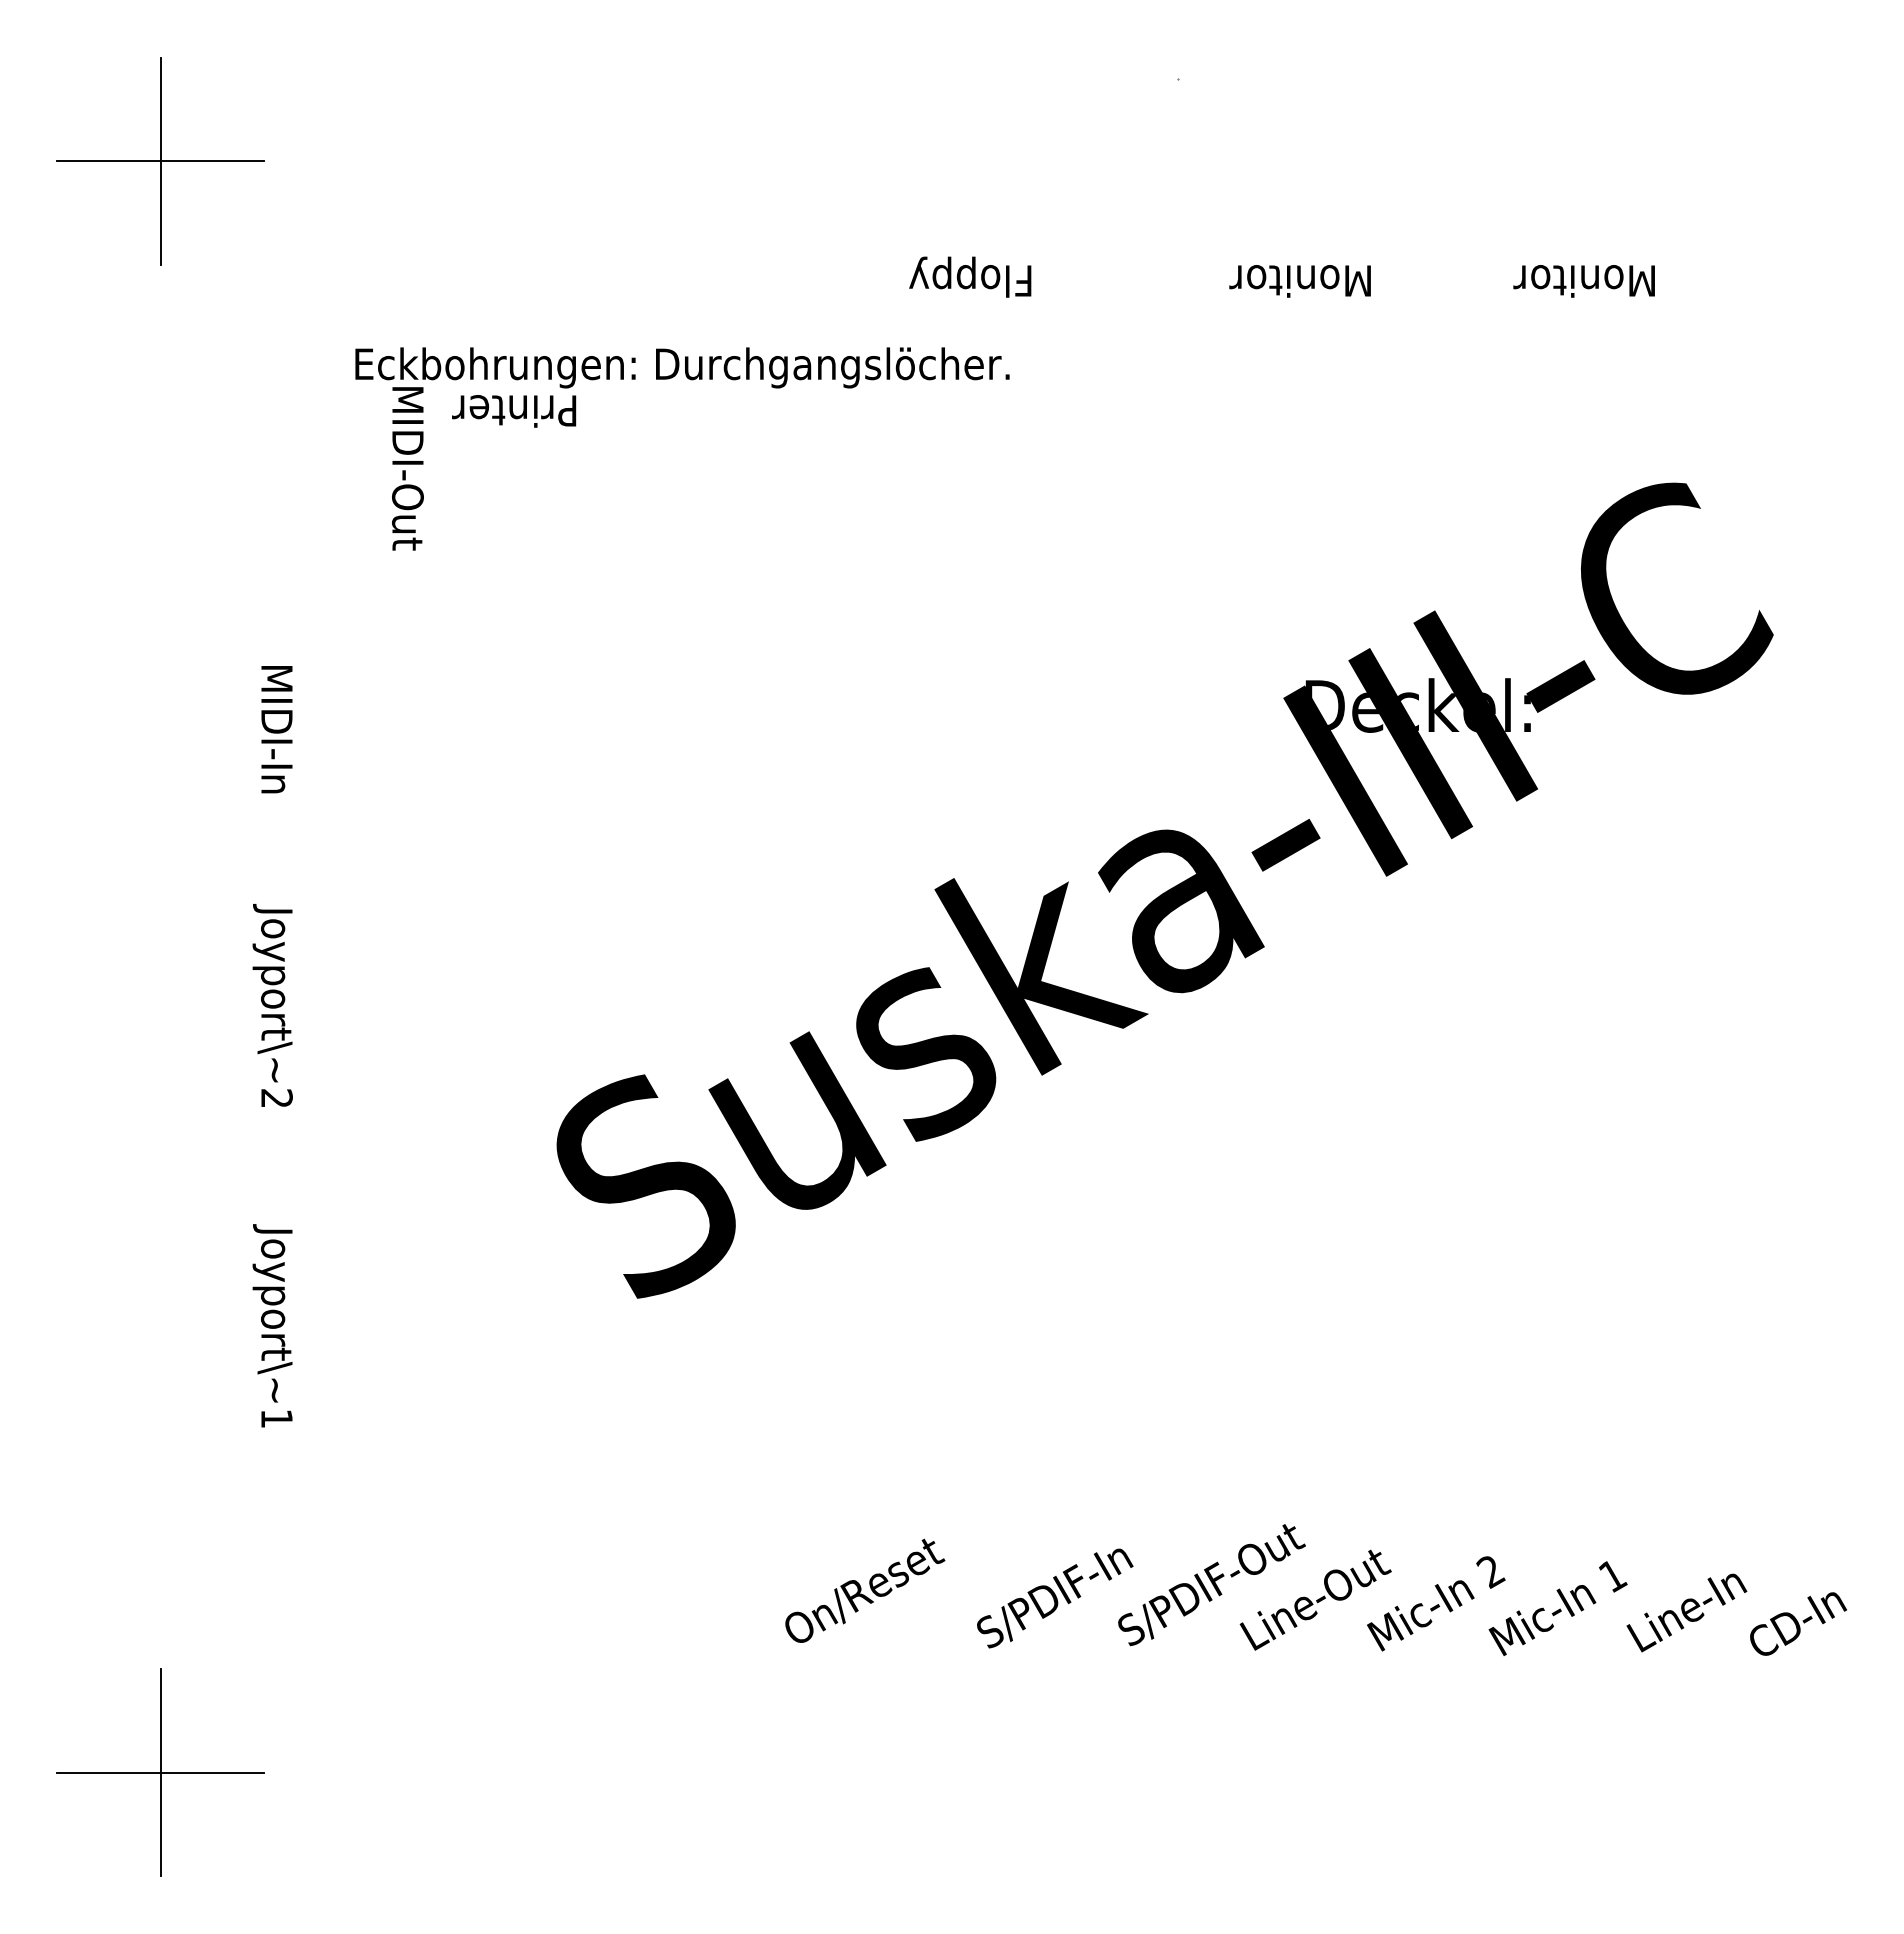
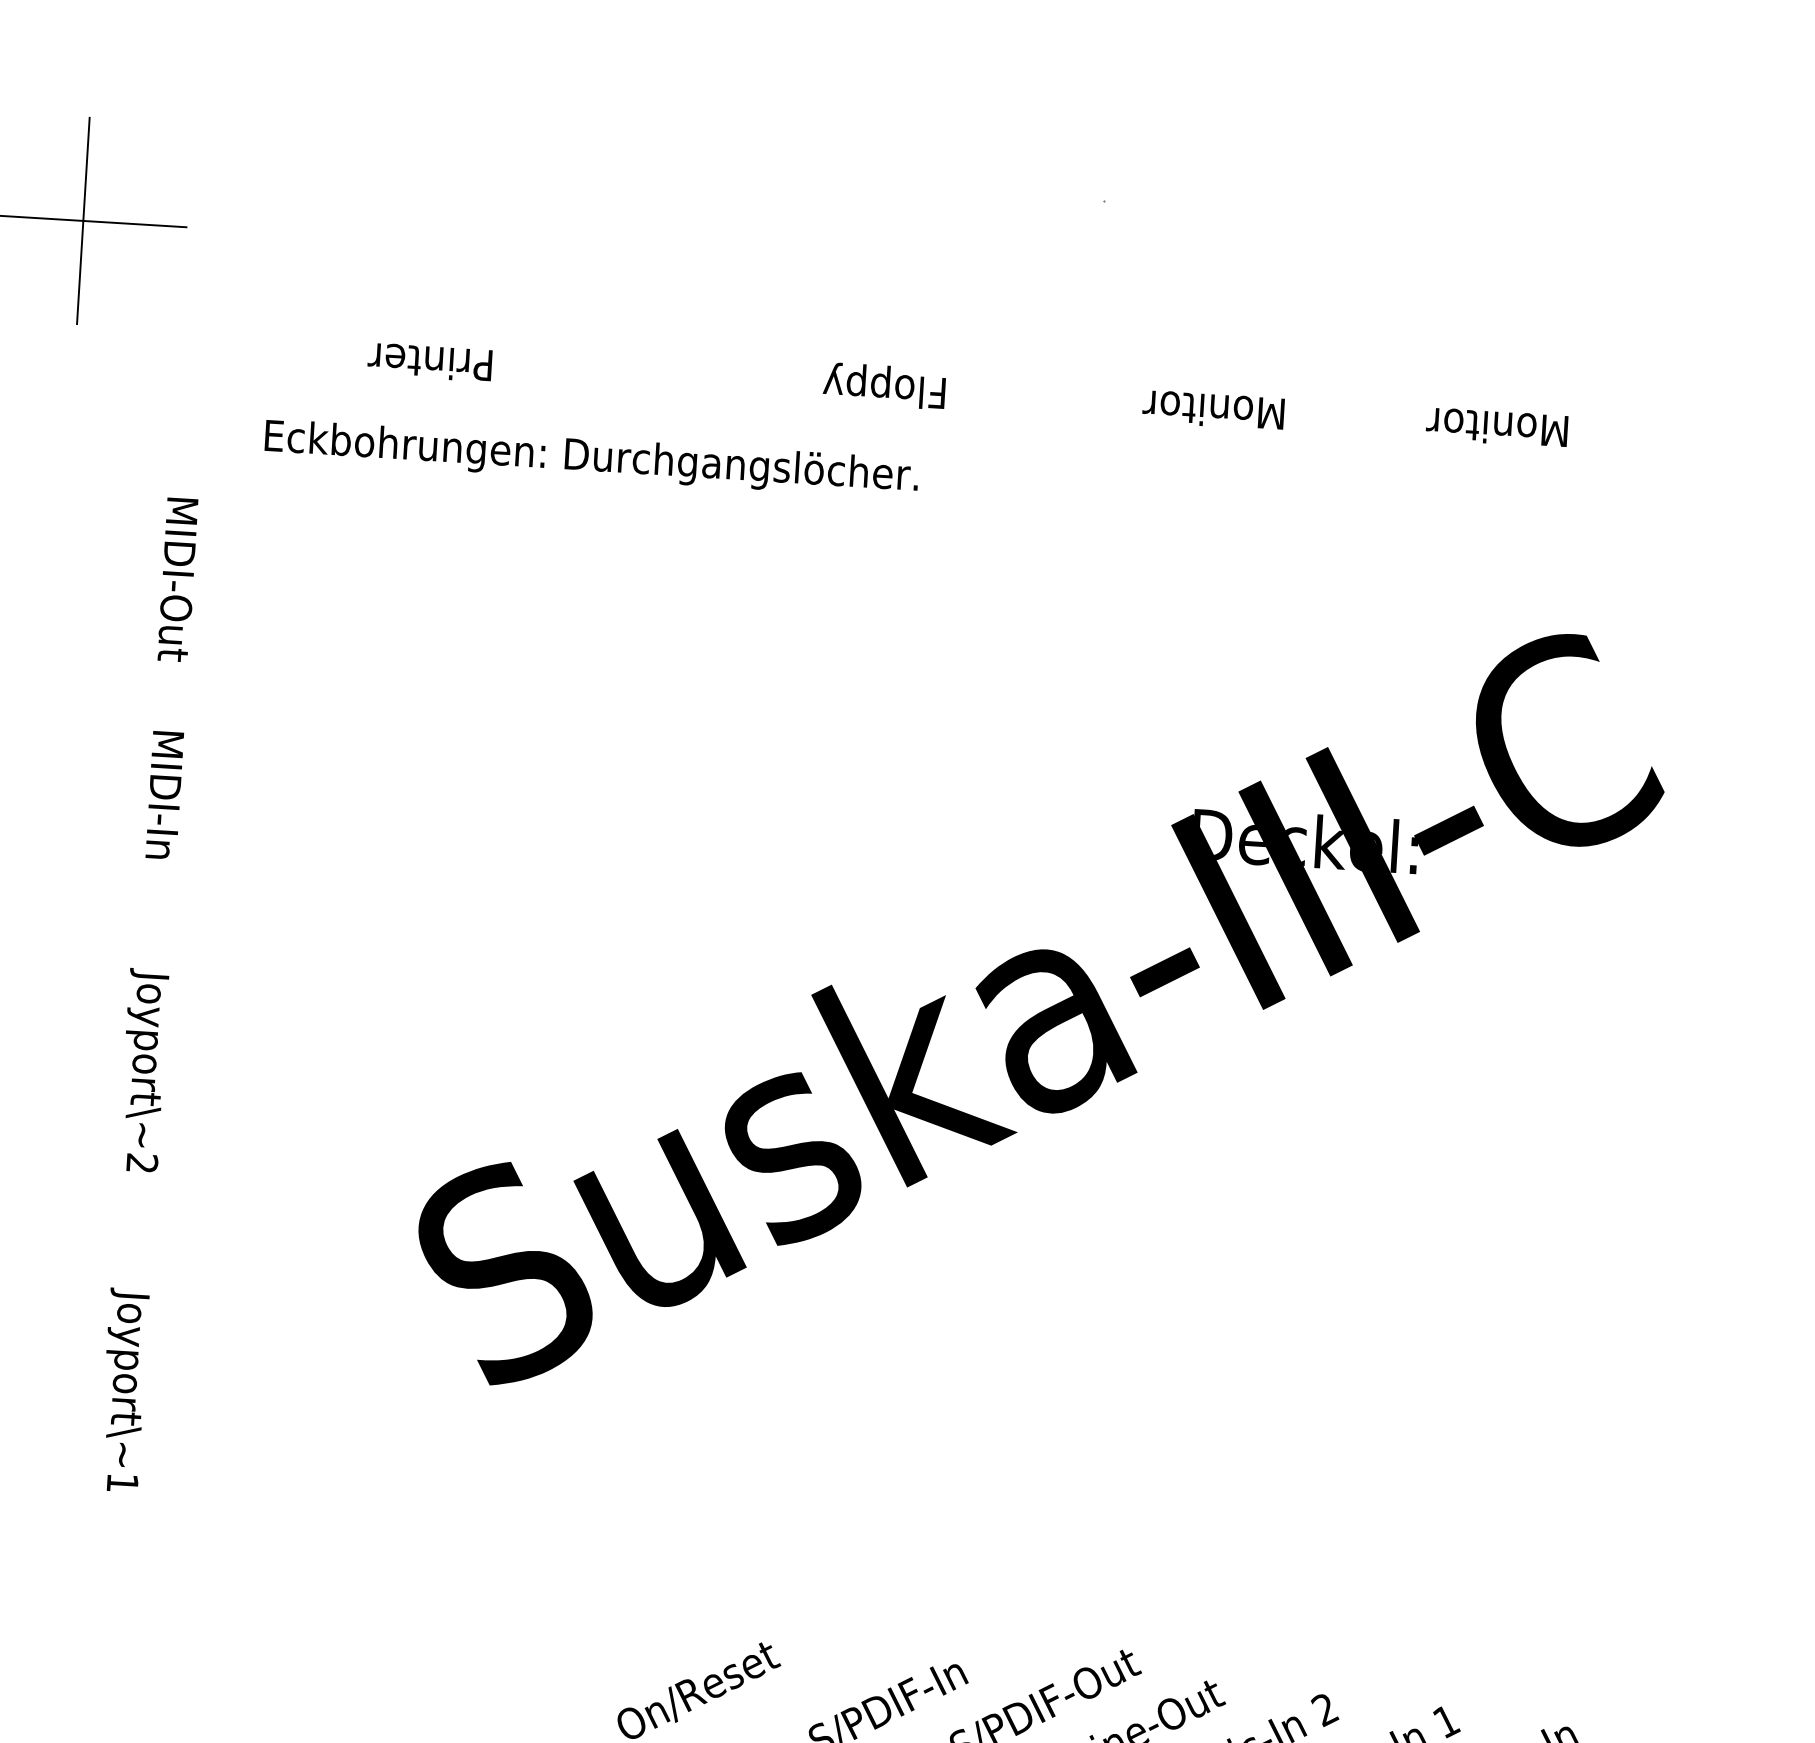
text: (514, 411) -> (430, 362), moved
text: (407, 468) -> (177, 579), moved

